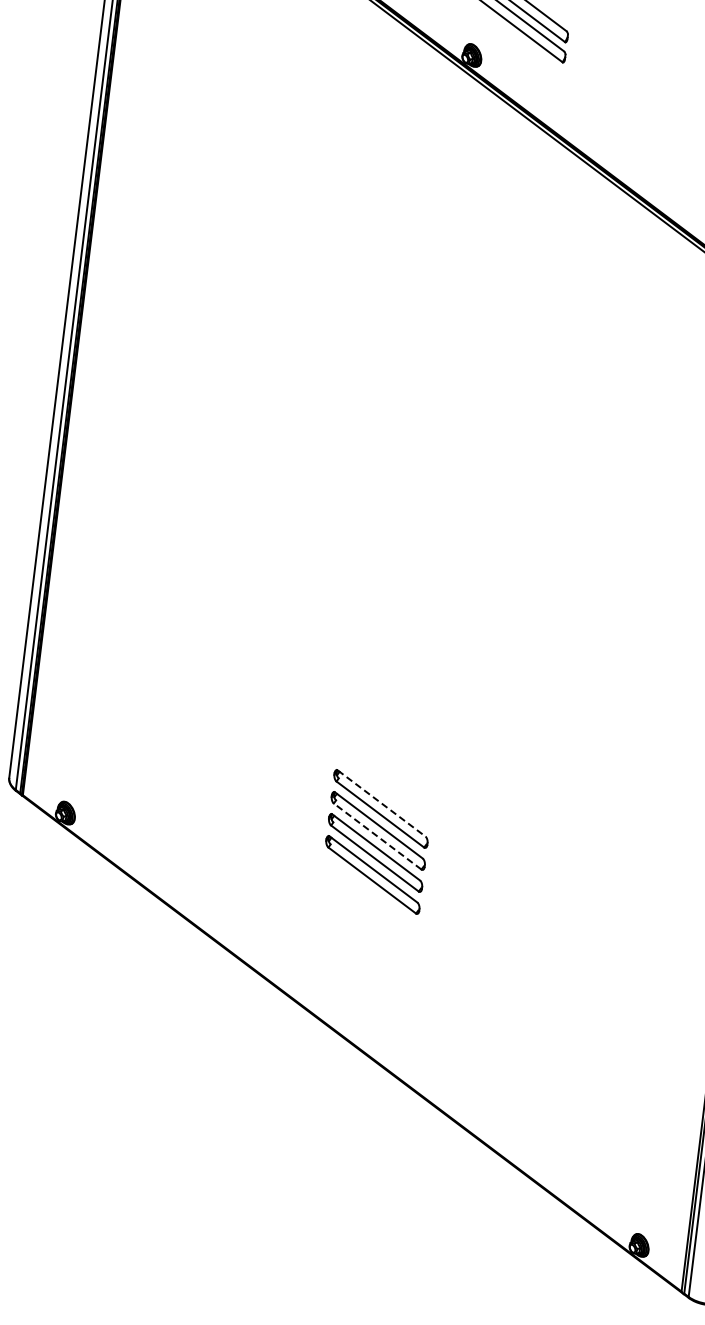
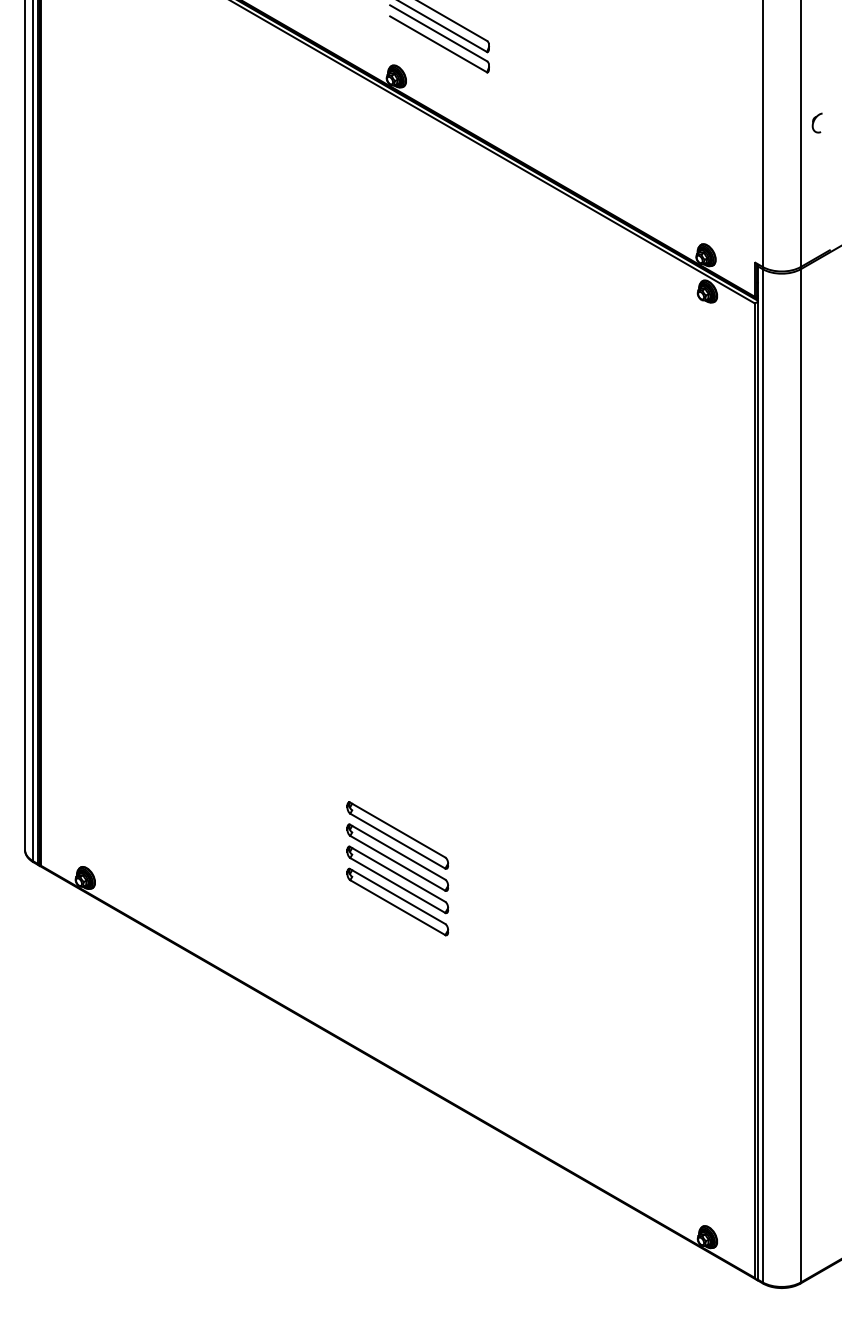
line: (381, 803) -> (397, 830), dashed -> solid
line: (377, 836) -> (397, 863), dashed -> solid

